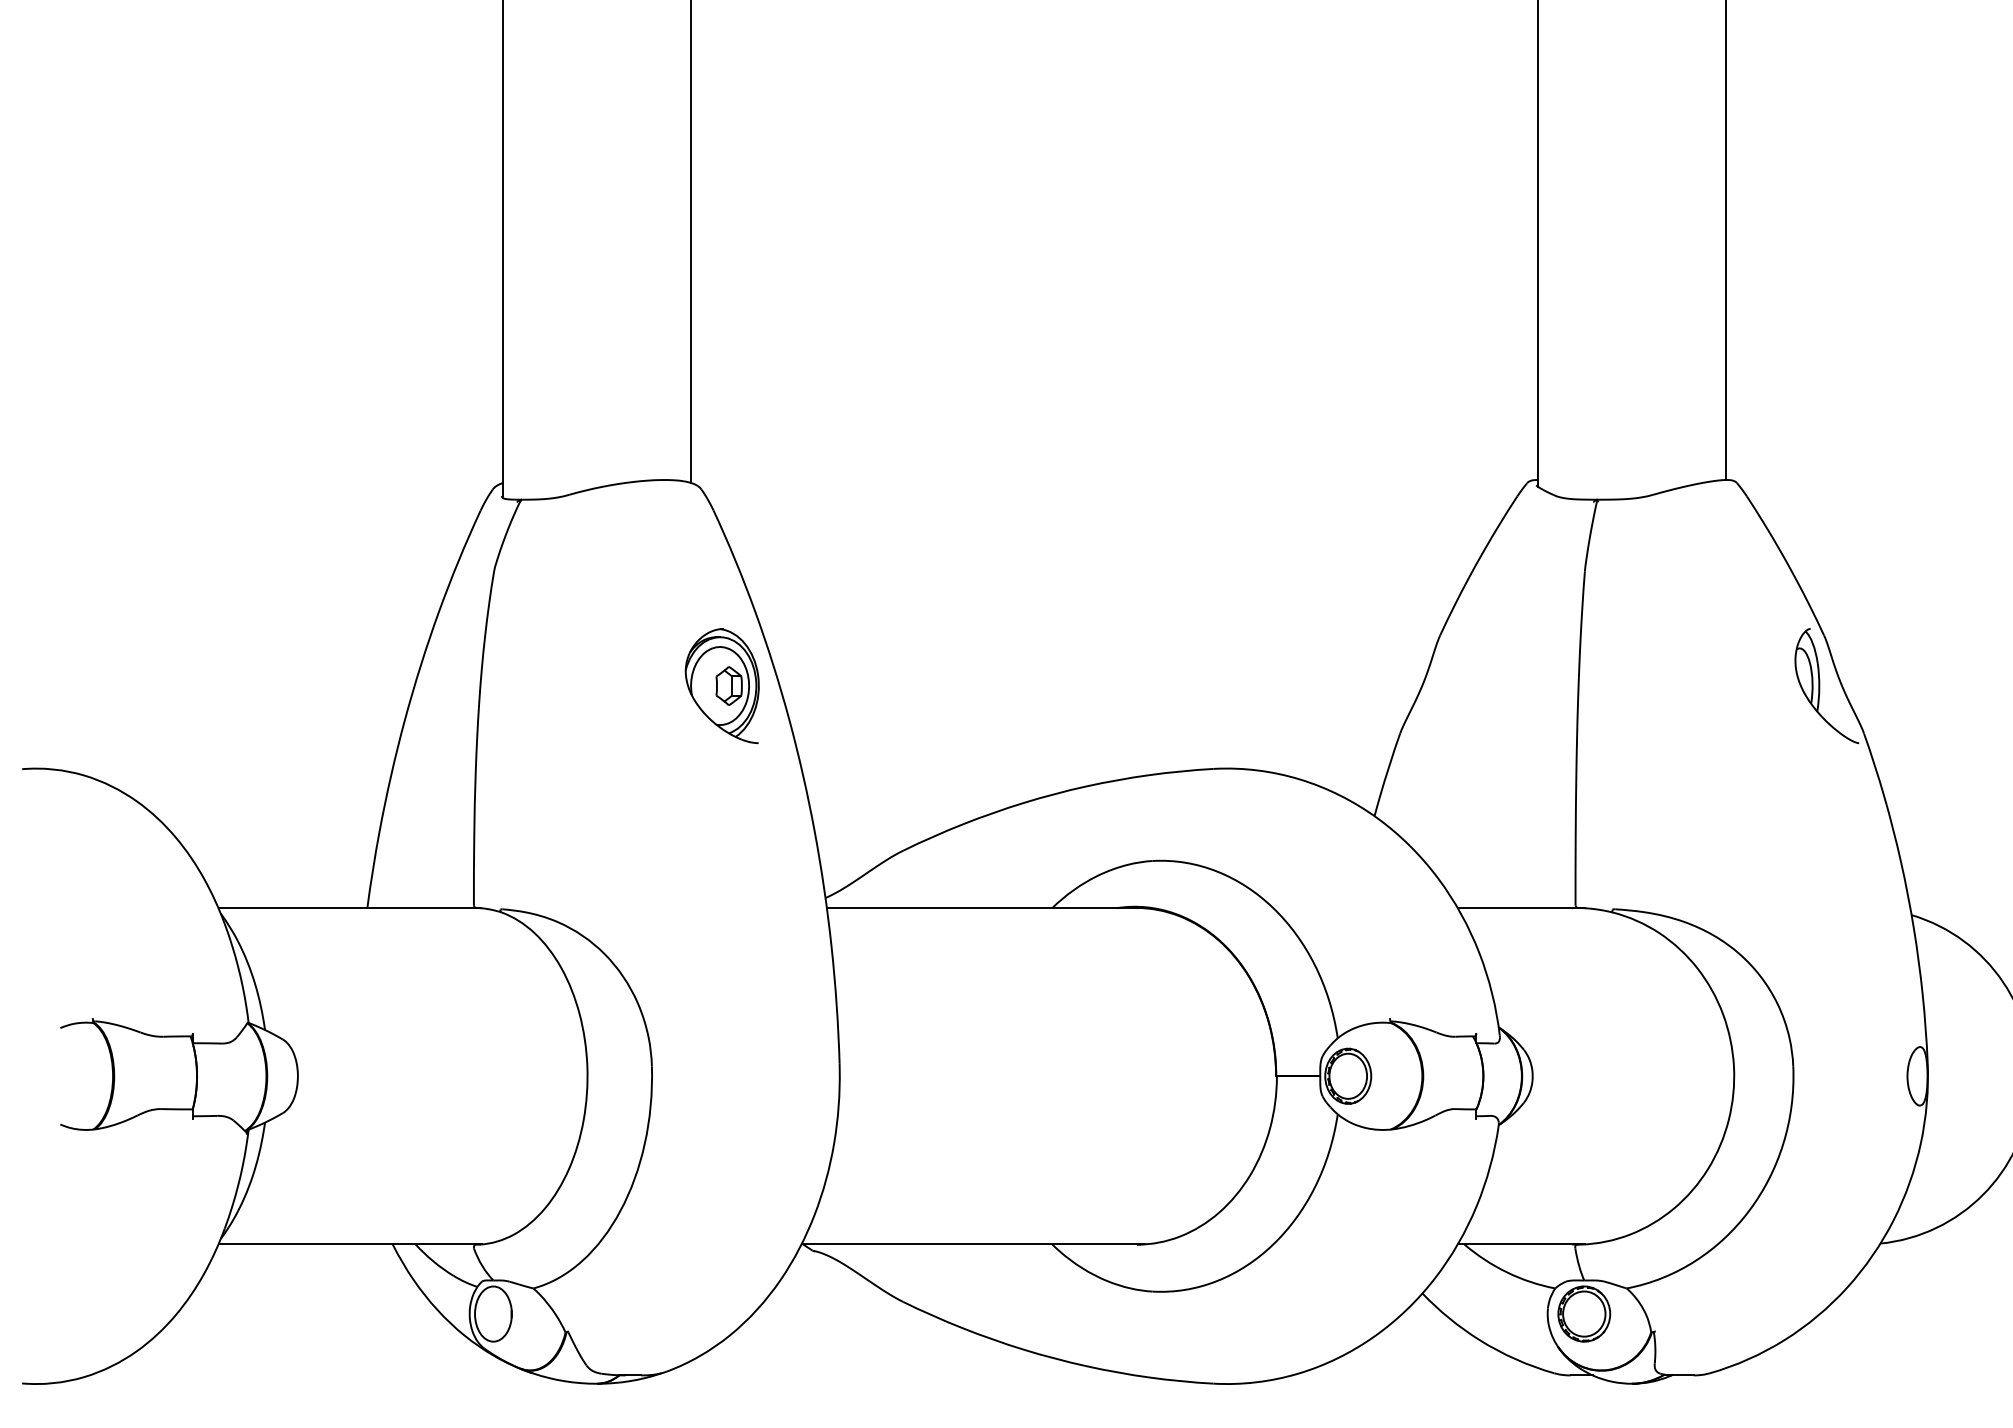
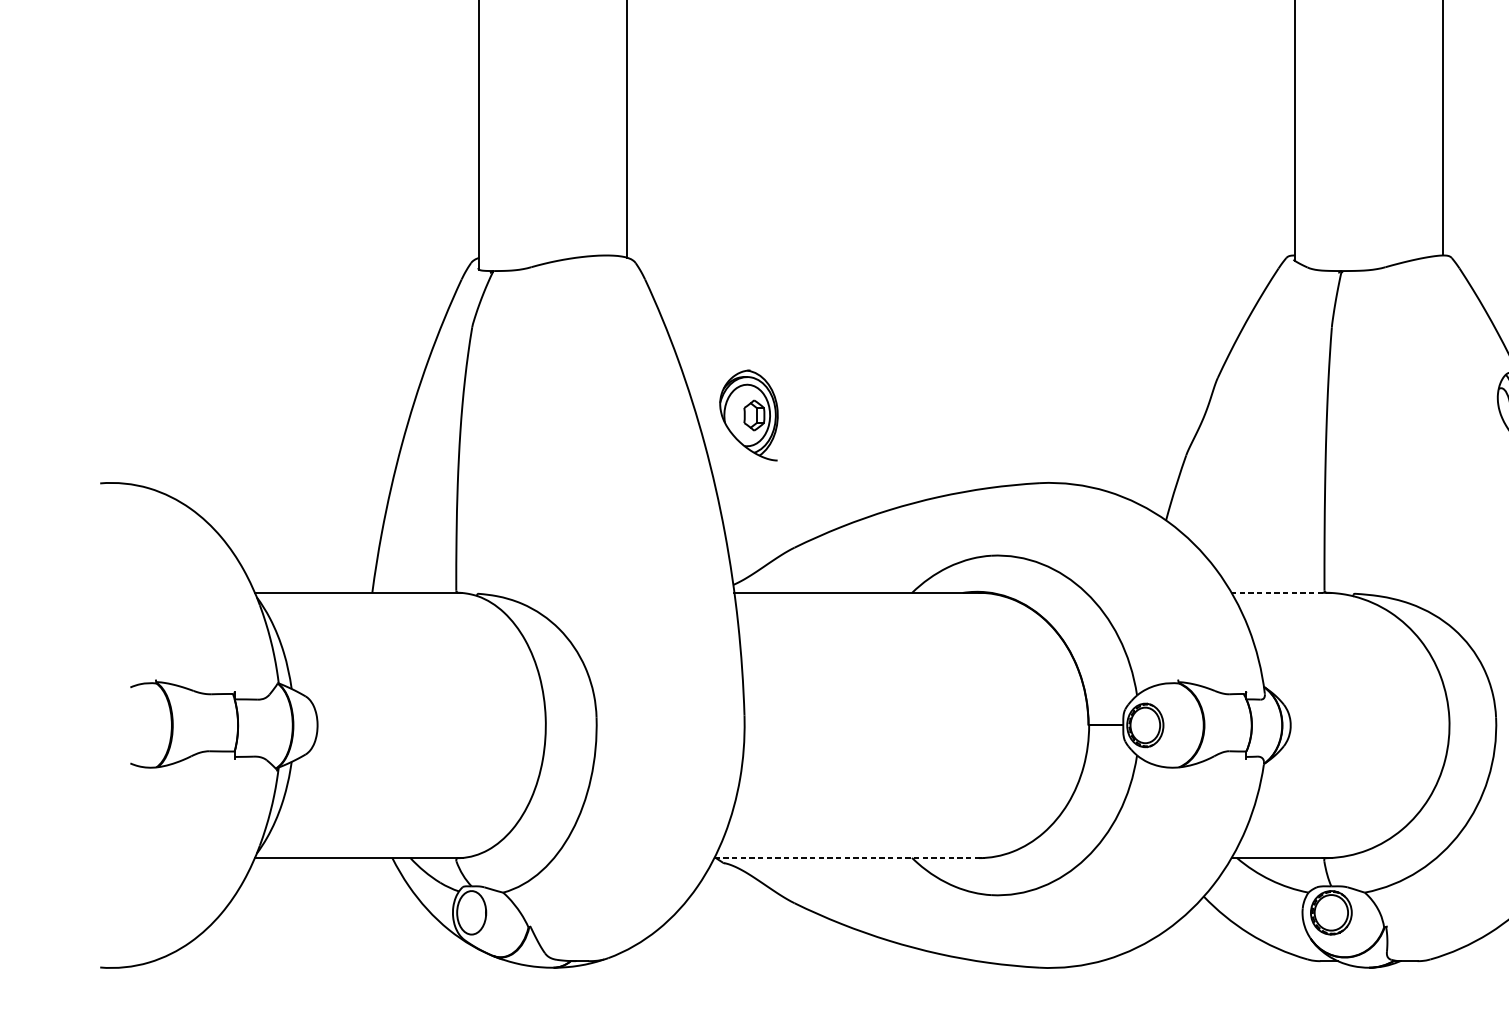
part: (721, 685) -> (748, 415), moved
line: (1520, 908) -> (1281, 593), solid -> dashed
line: (973, 1244) -> (850, 857), solid -> dashed

